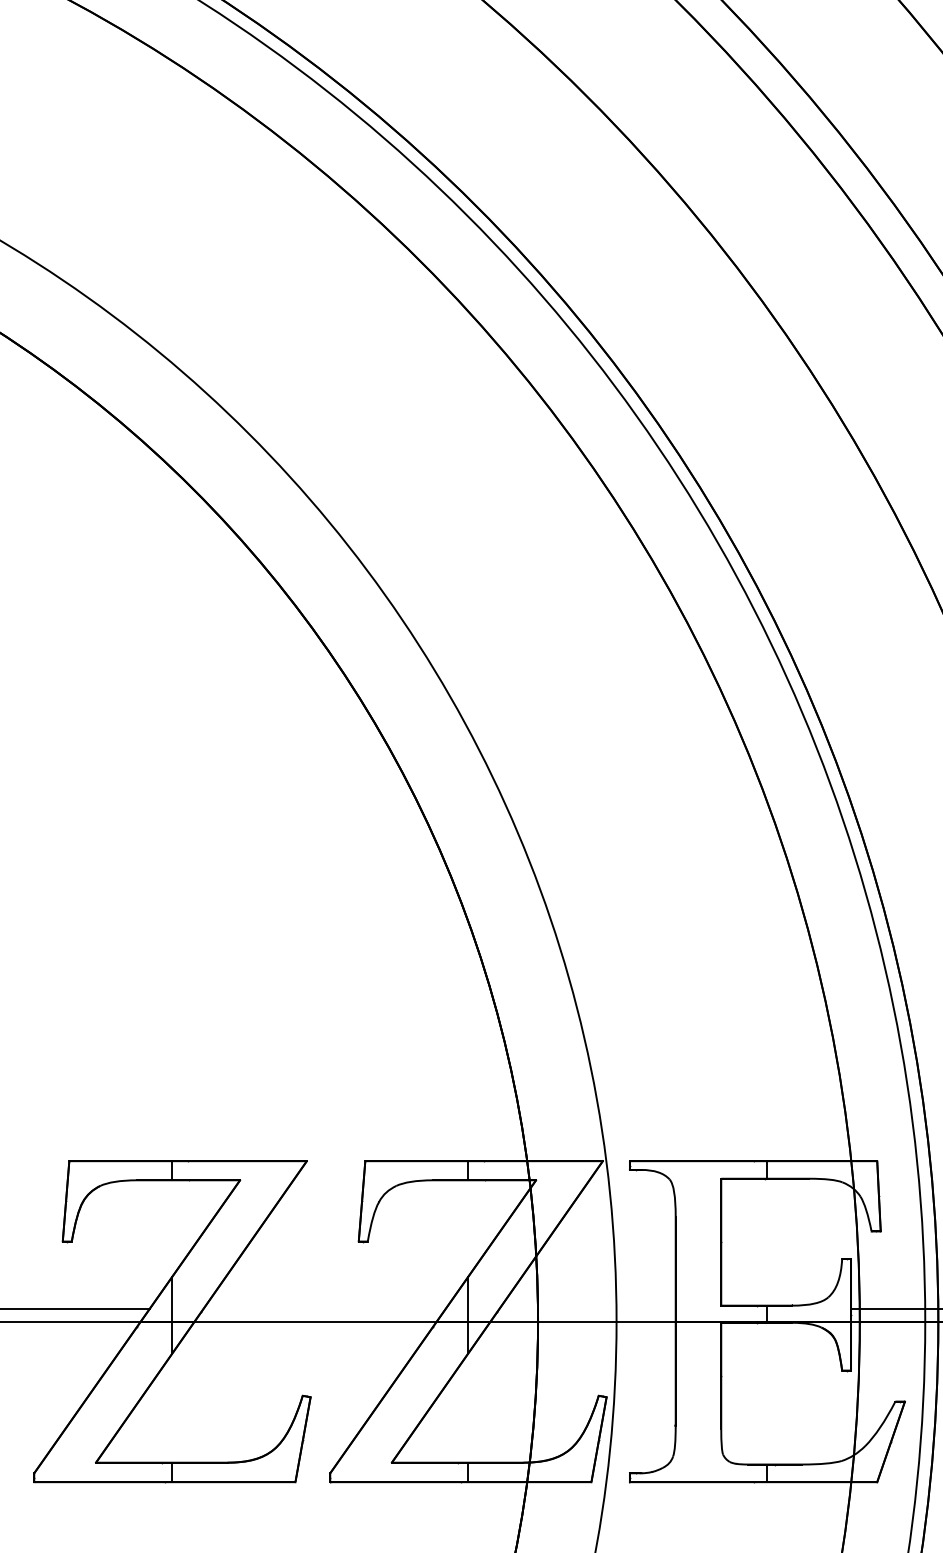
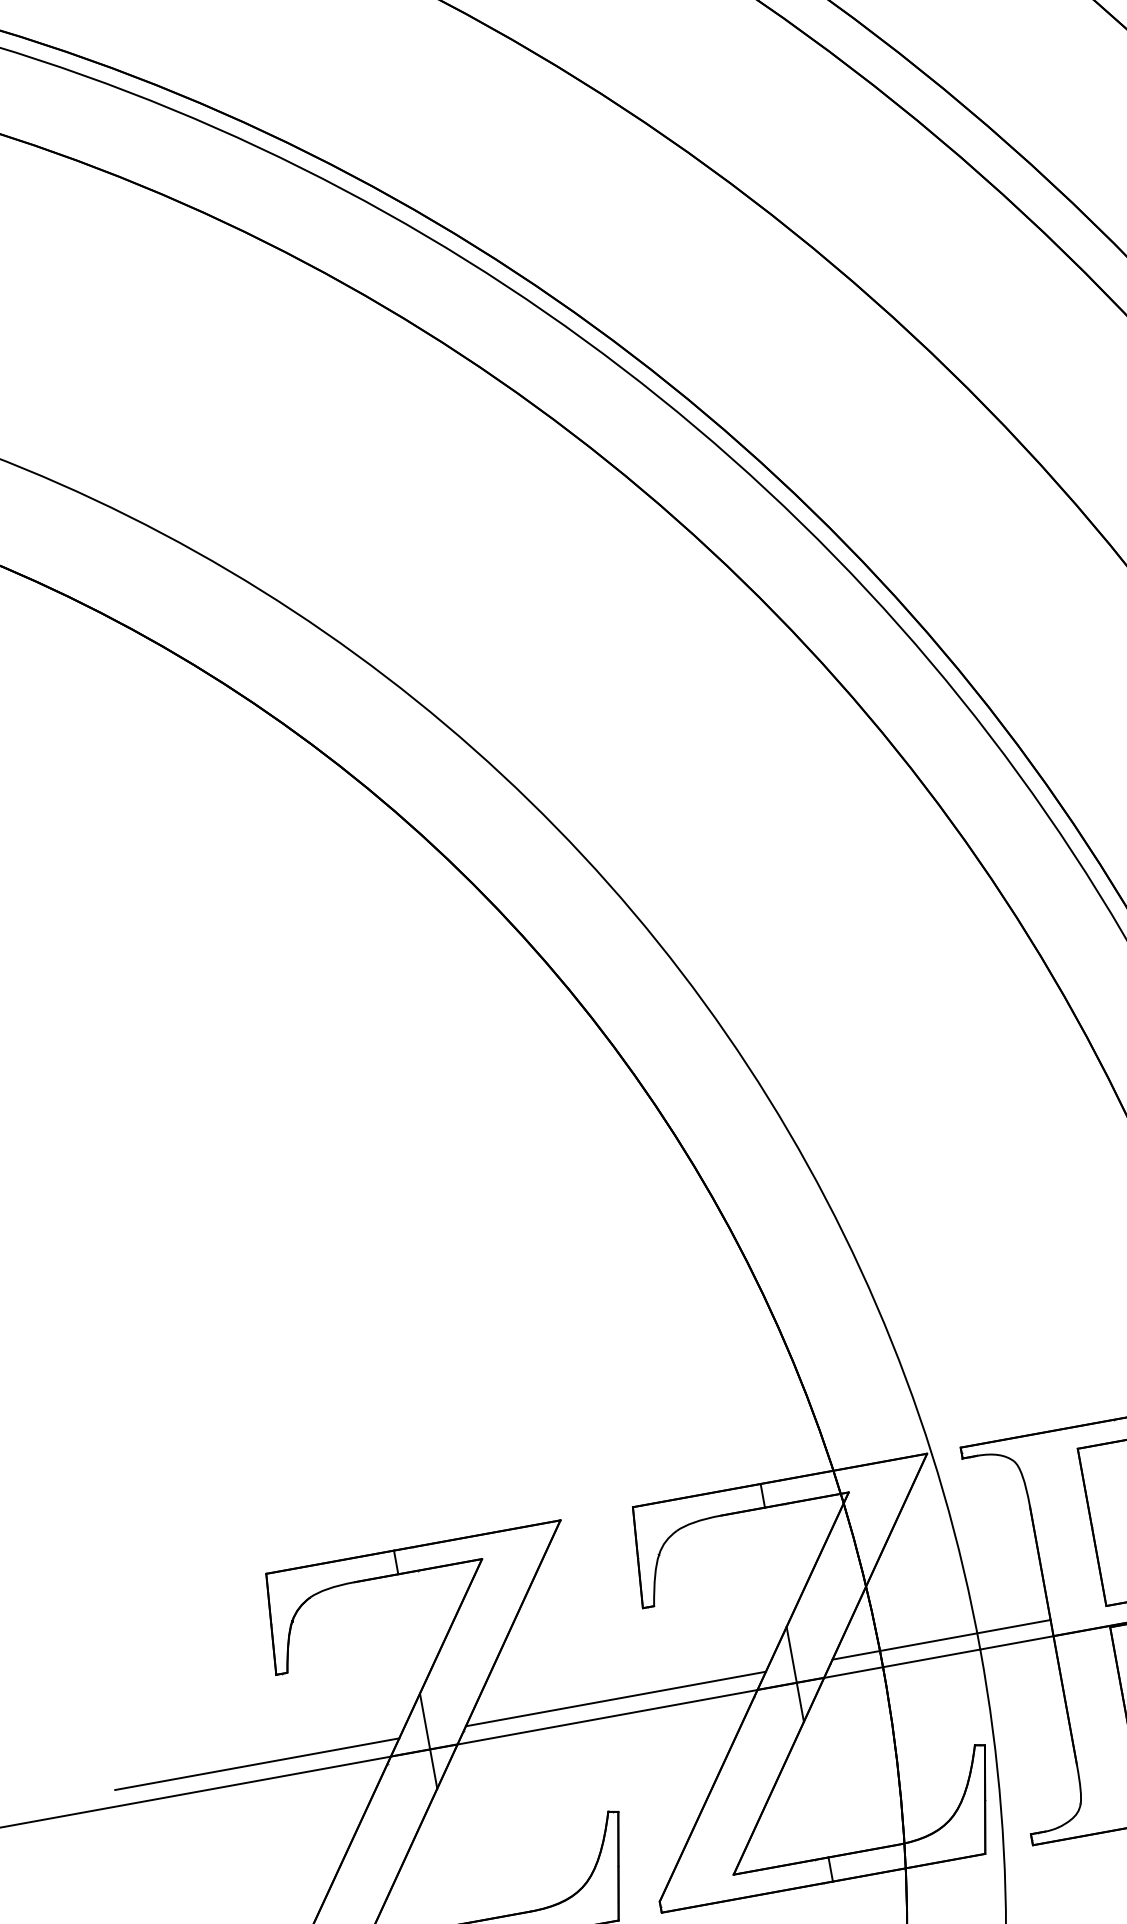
line: (324, 1308) -> (615, 1698), added
line: (587, 1308) -> (941, 1639), added

